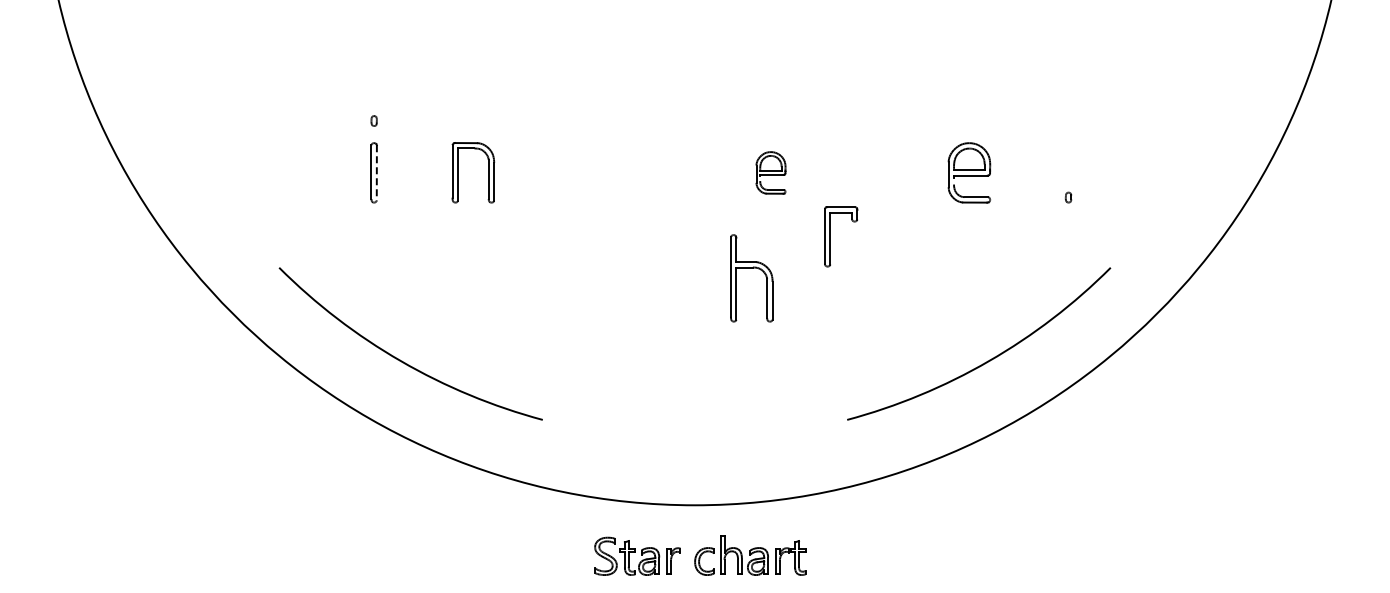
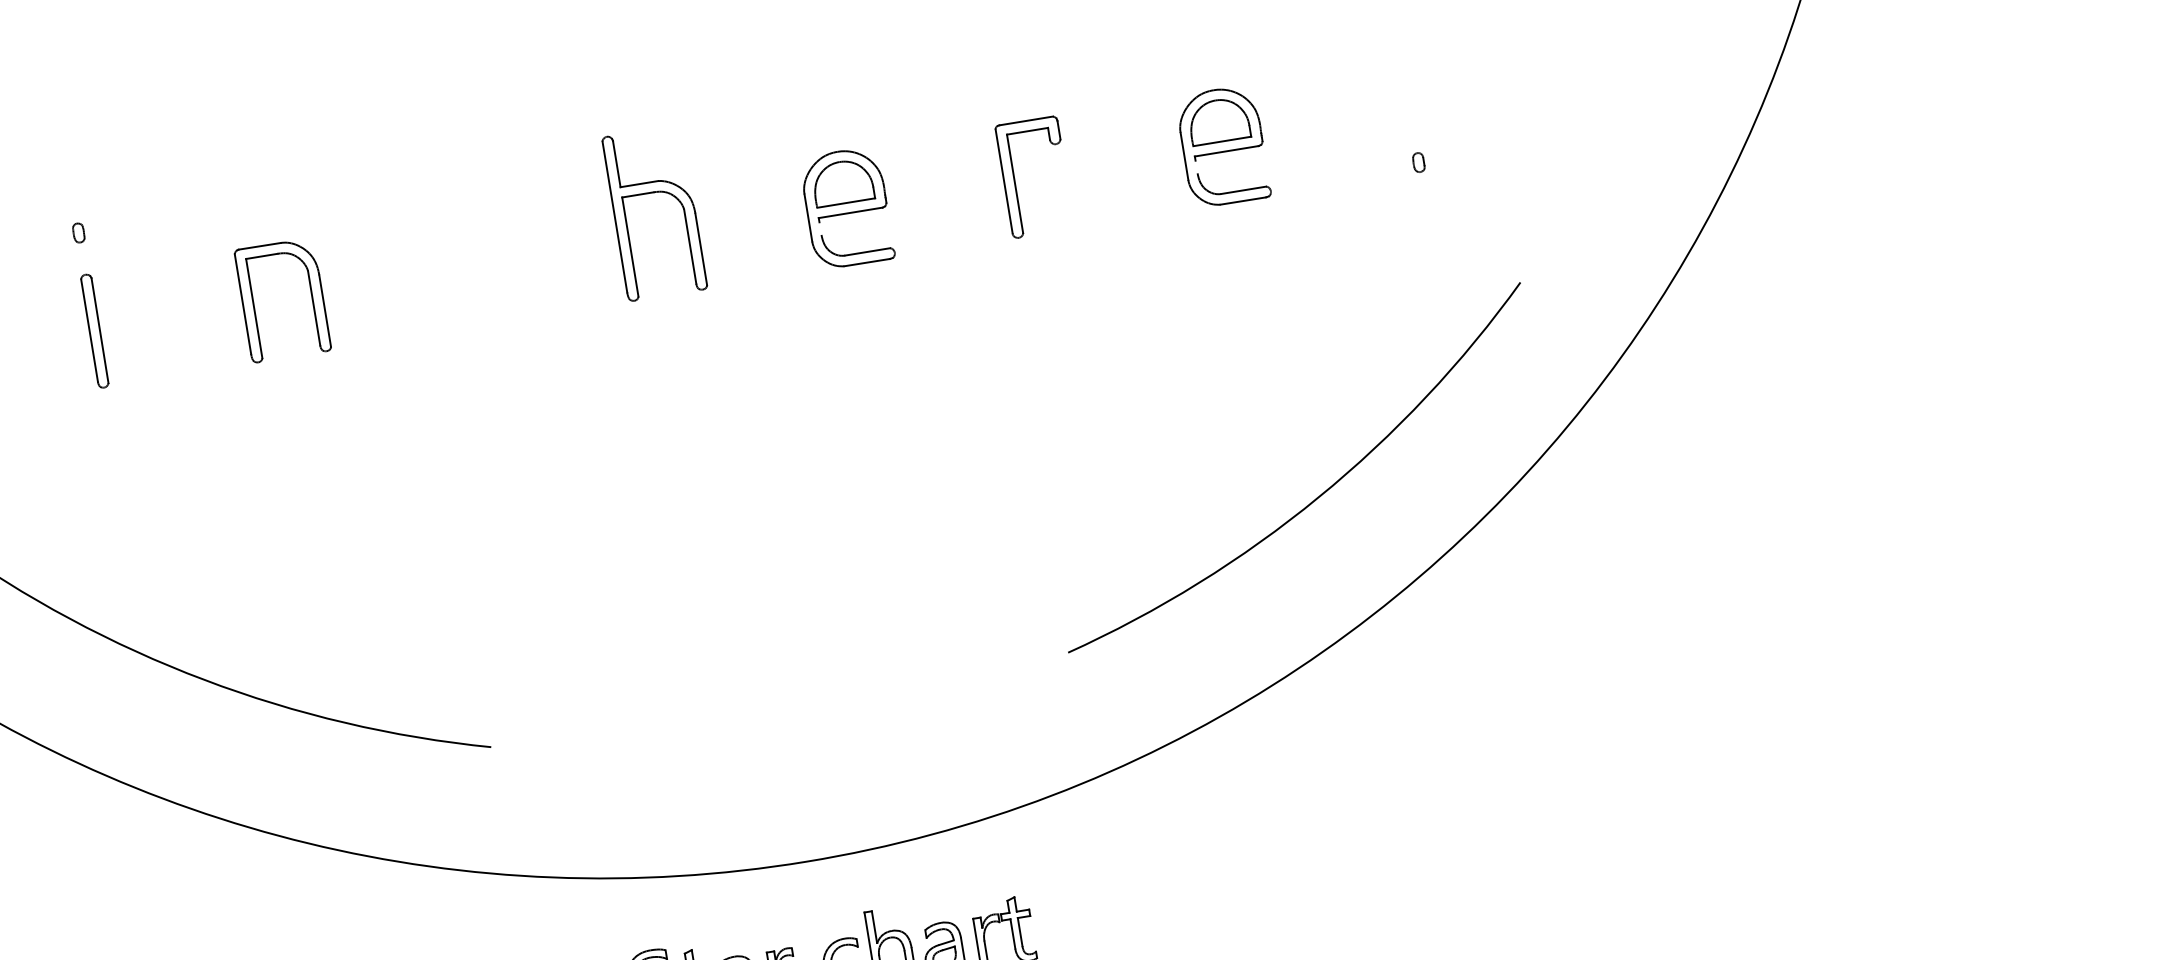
line: (376, 172) -> (99, 329), dashed -> solid
part: (770, 172) -> (846, 207), size x1.43
part: (830, 236) -> (1014, 179), moved
part: (751, 268) -> (651, 194), moved

